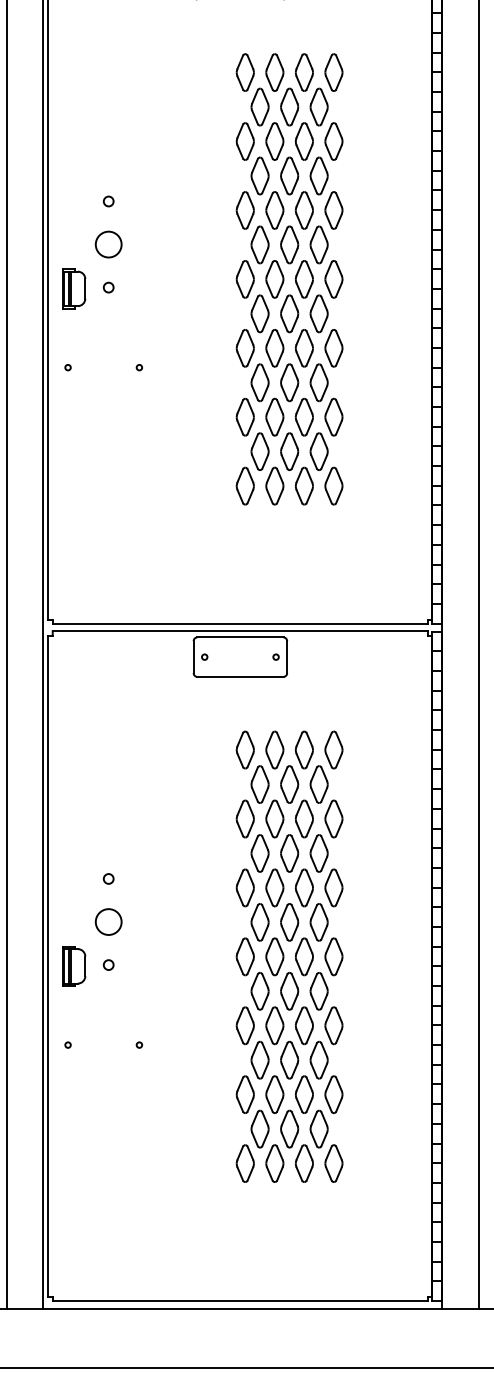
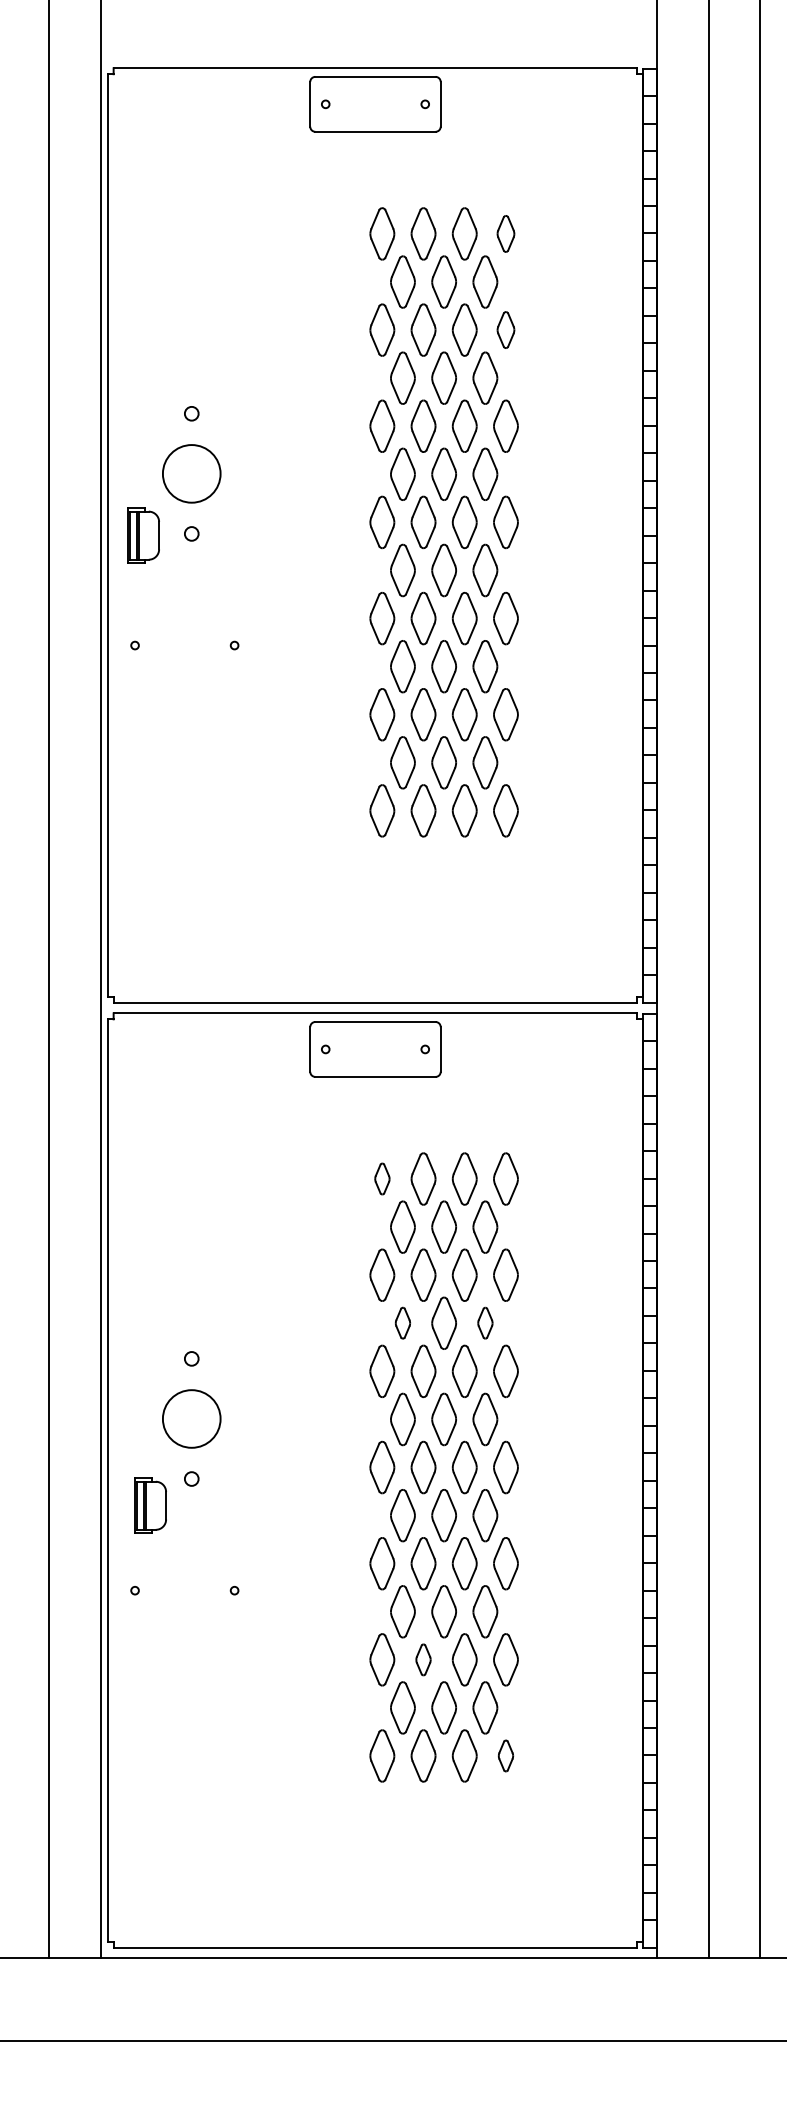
part: (333, 72) -> (505, 233), size x0.7
part: (333, 141) -> (505, 329), size x0.7
circle: (108, 244) -> (191, 473), size x1.6
part: (245, 749) -> (382, 1178), size x0.6
part: (259, 852) -> (402, 1322), size x0.6
part: (319, 852) -> (485, 1322), size x0.6
circle: (108, 921) -> (191, 1418), size x1.6
part: (74, 966) -> (150, 1505), moved
part: (274, 1094) -> (423, 1659), size x0.6
part: (333, 1163) -> (505, 1755), size x0.6

